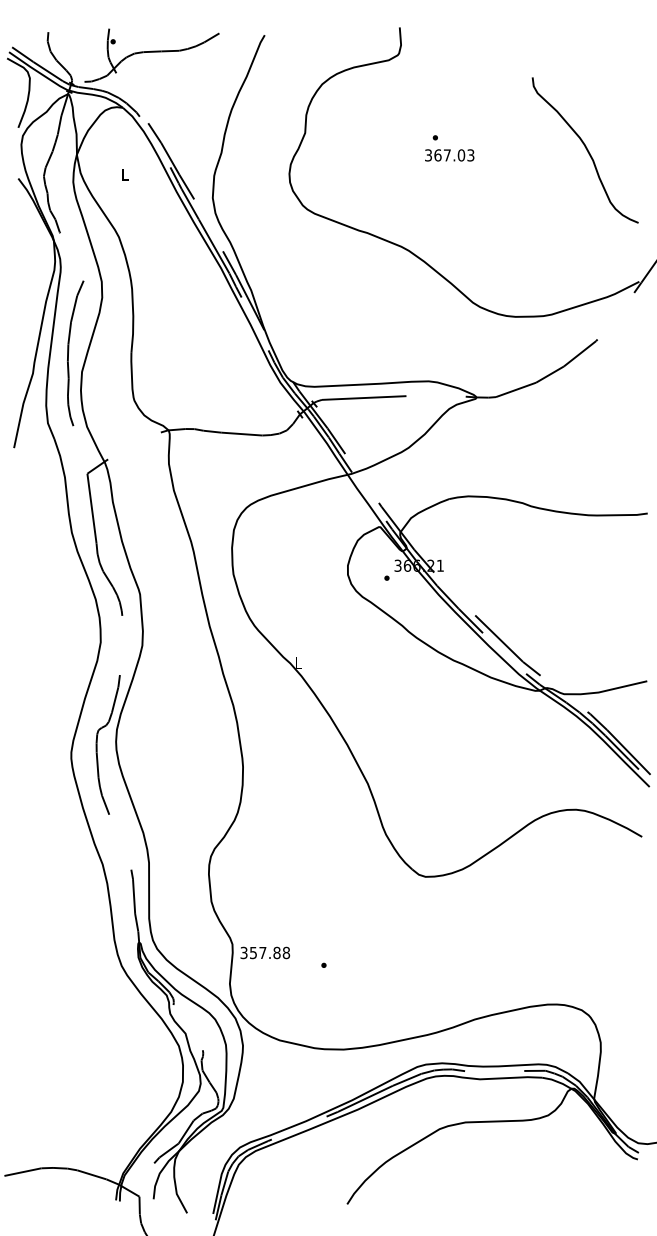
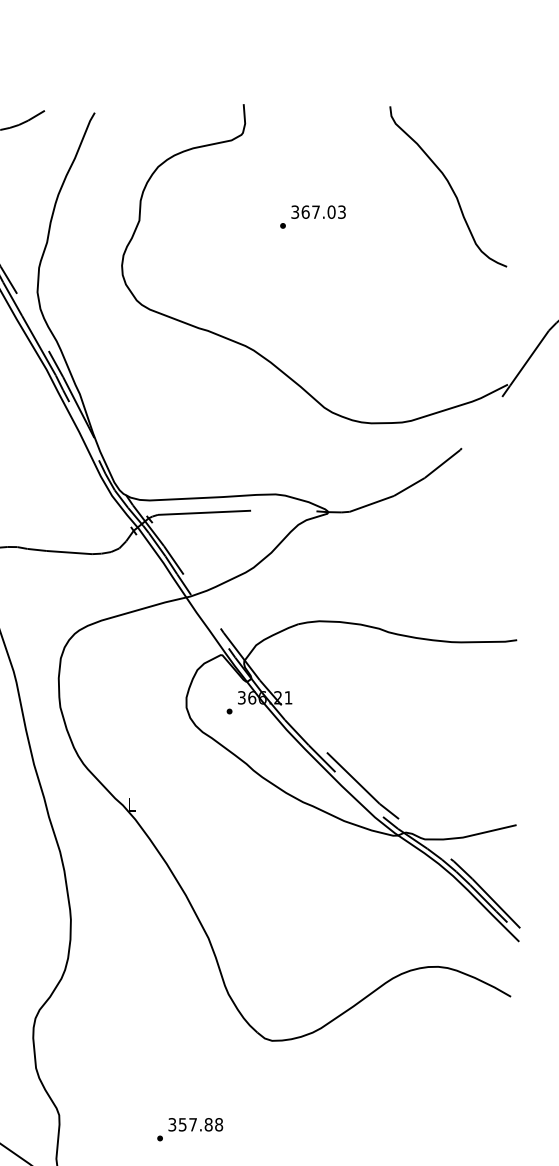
curve: (586, 150) -> (449, 186), moved
text: (449, 155) -> (318, 212), moved
text: (265, 952) -> (195, 1124), moved

